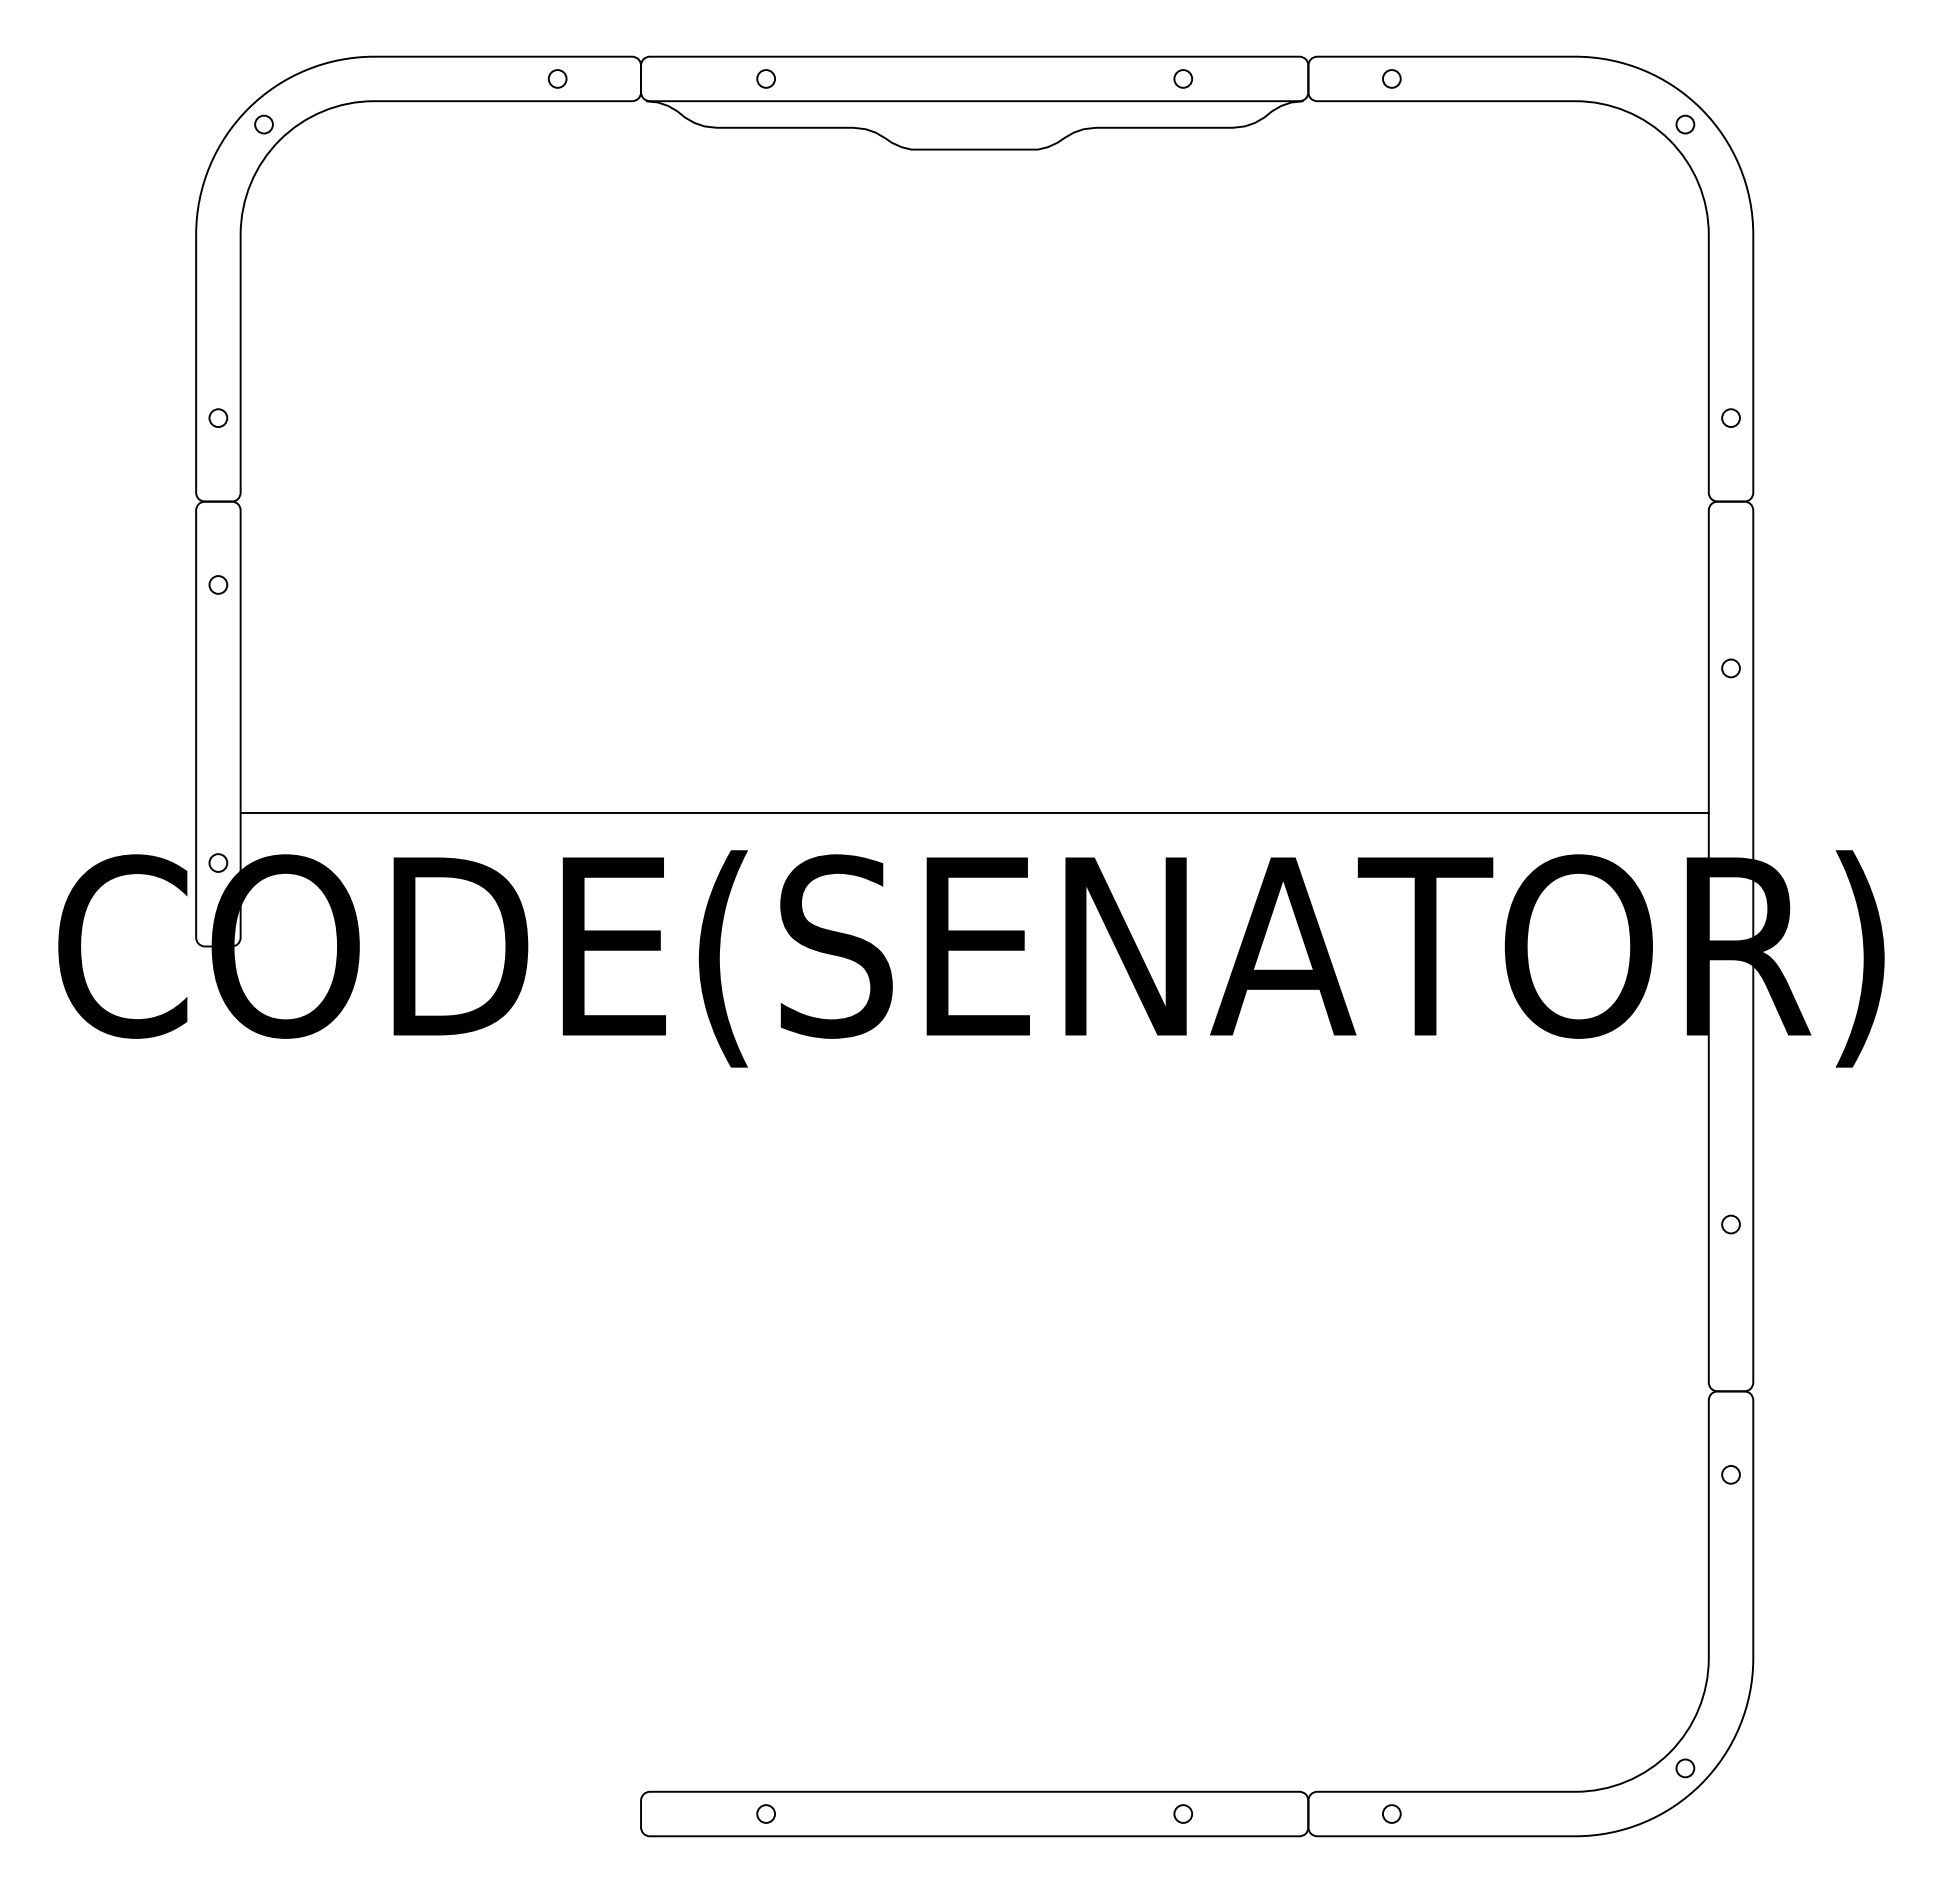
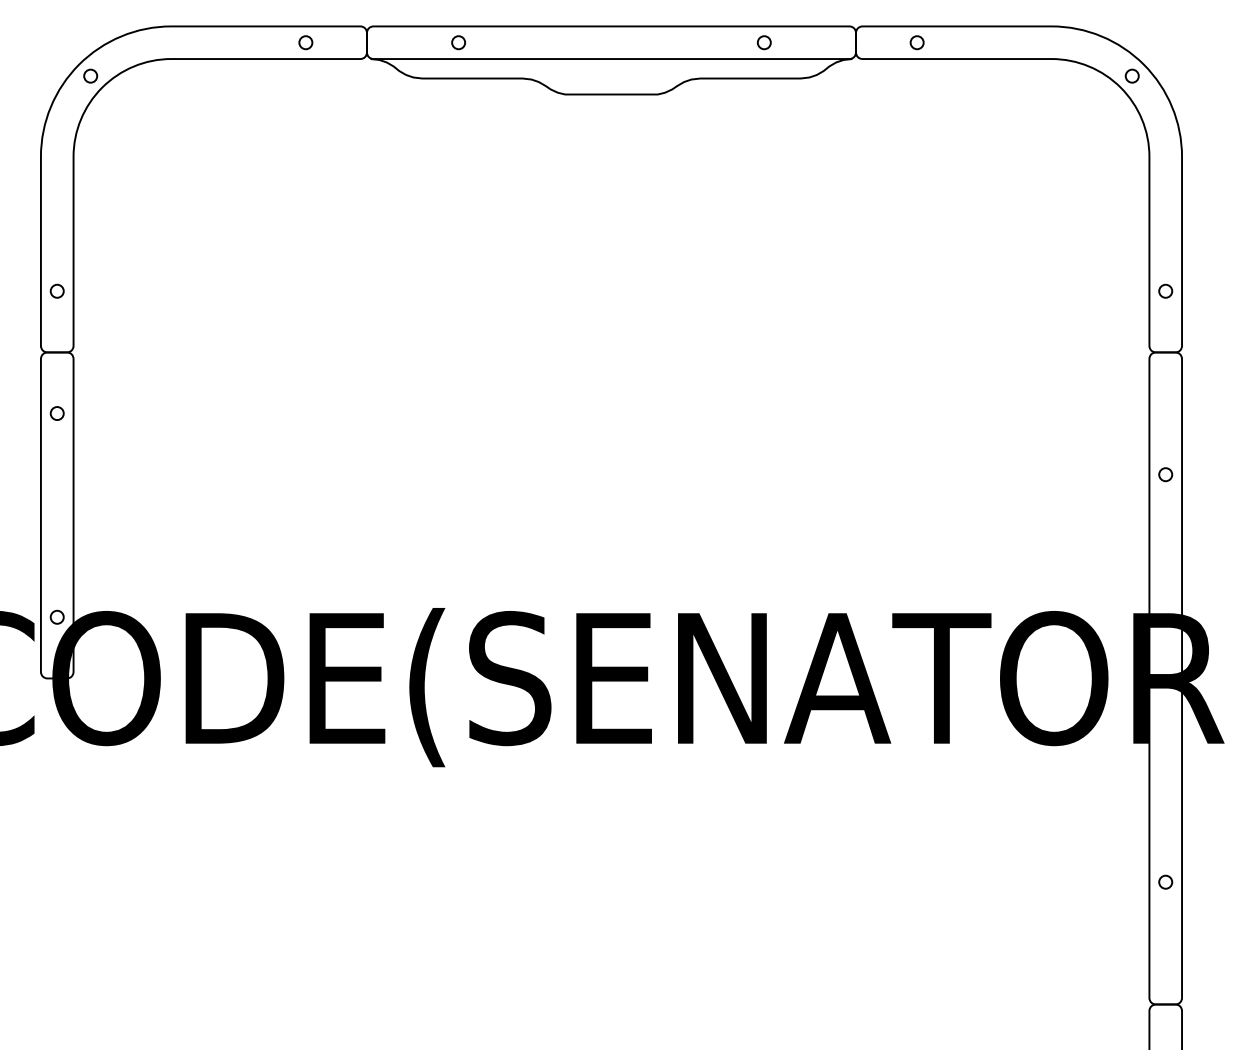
line: (974, 813) -> (611, 581), removed

